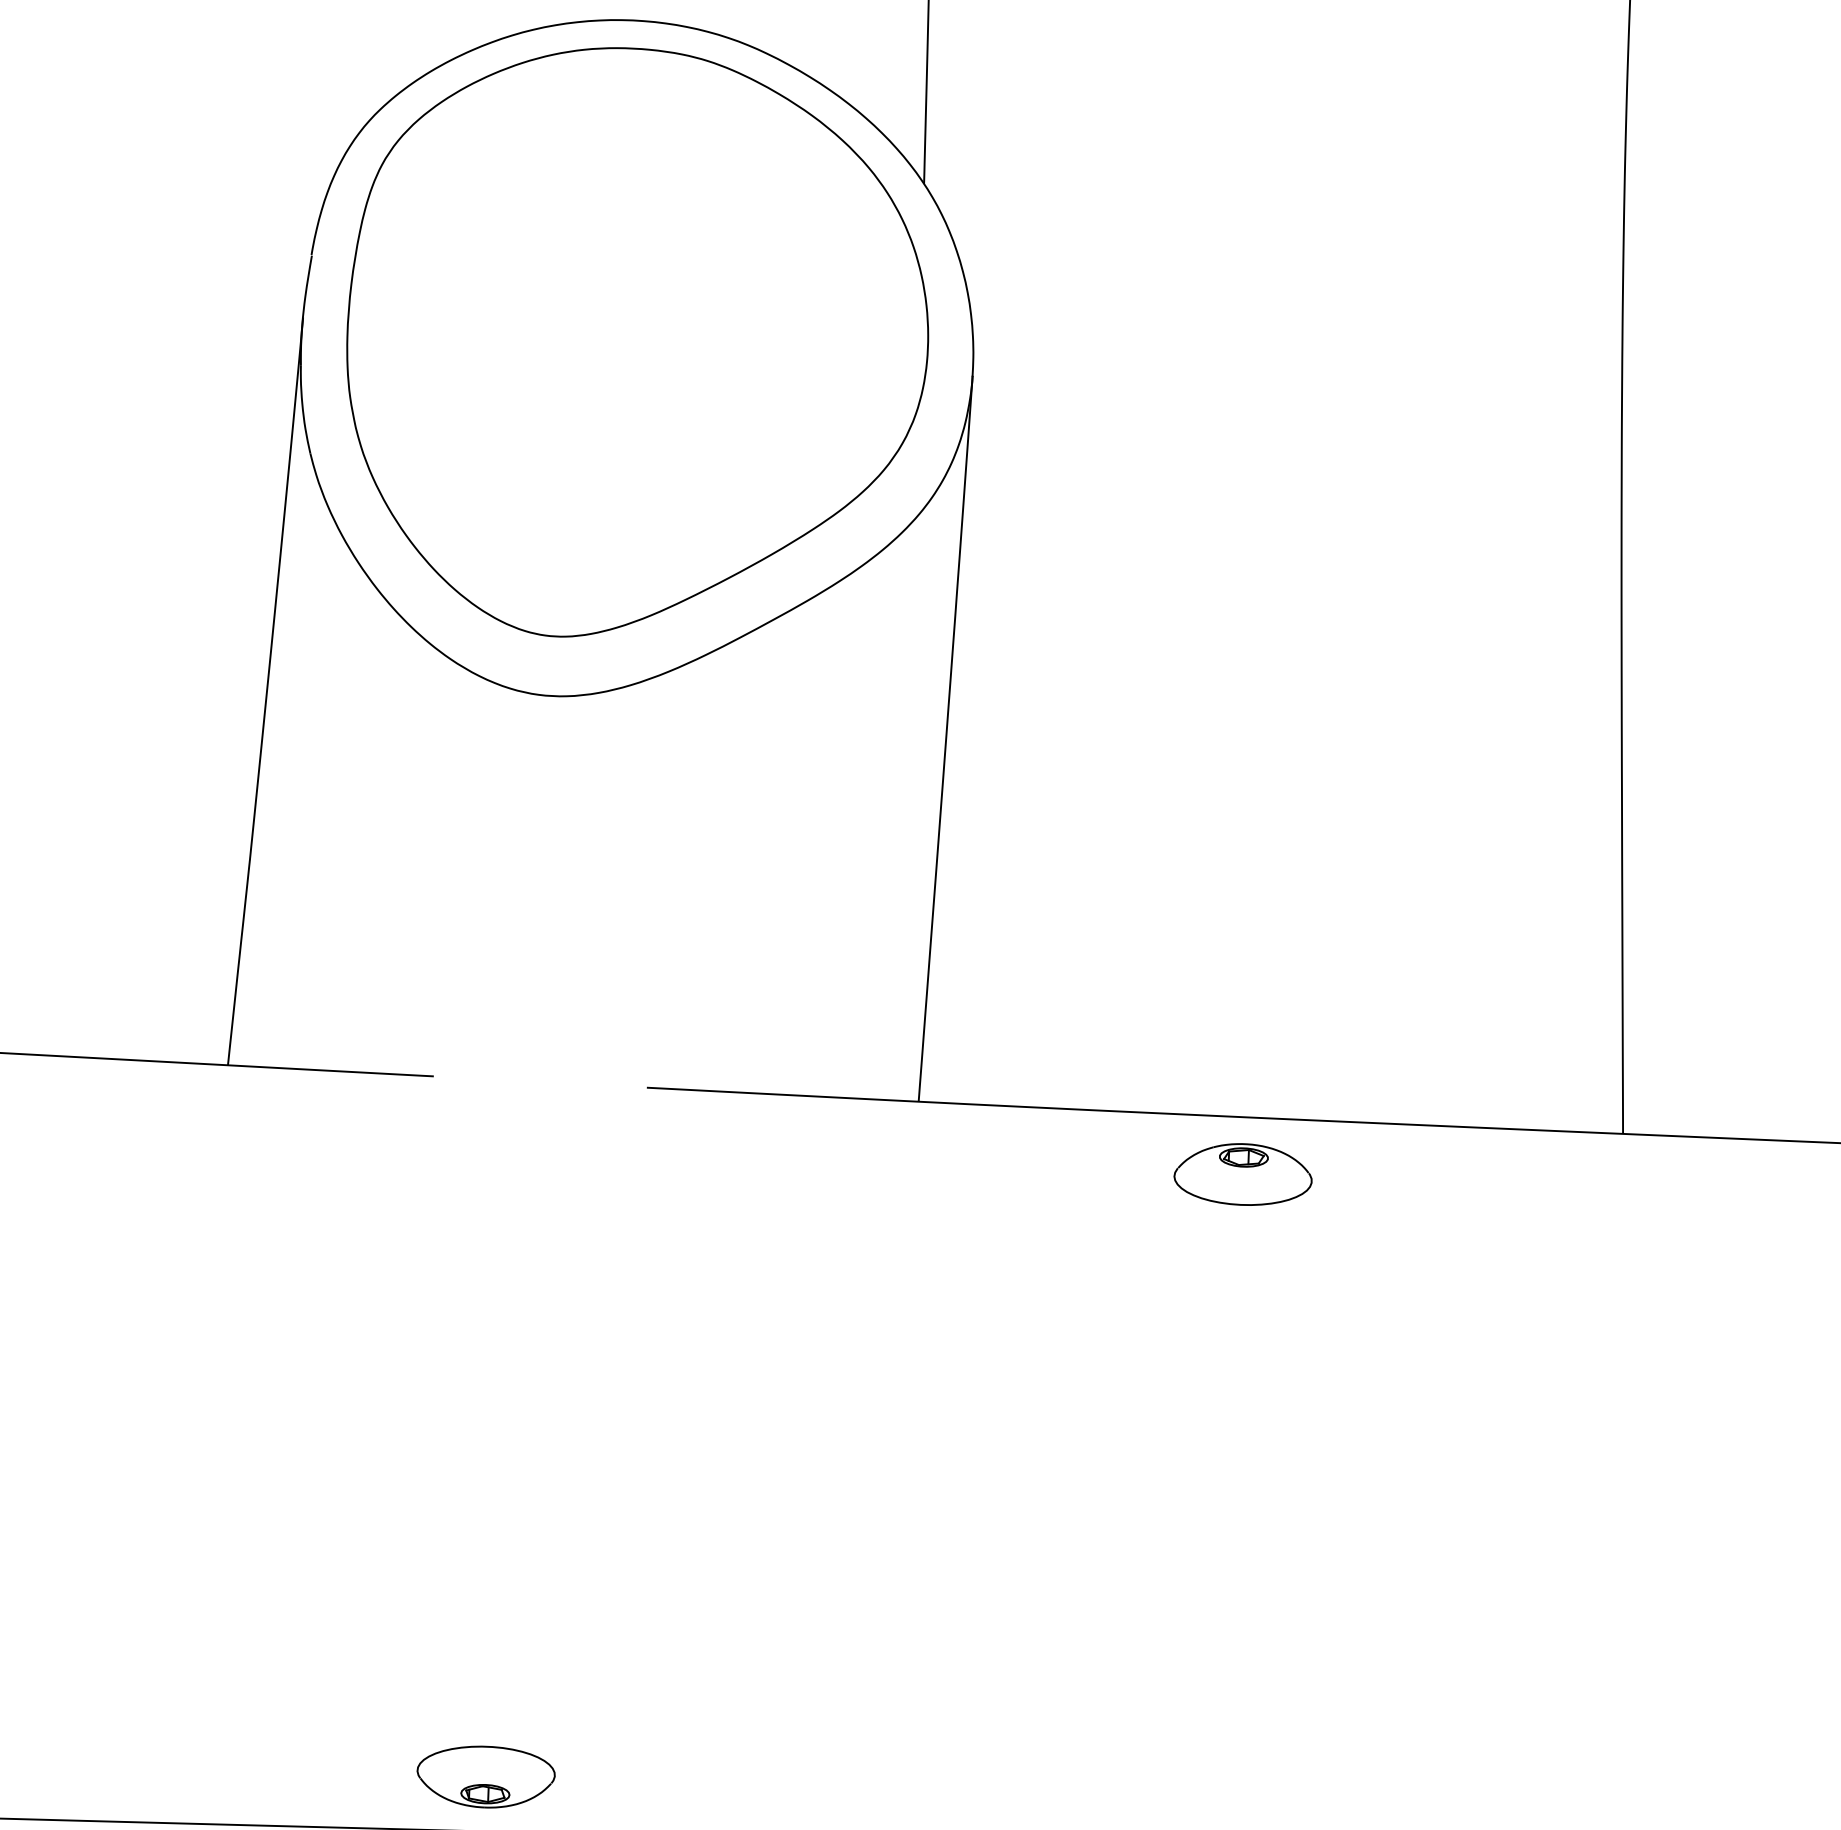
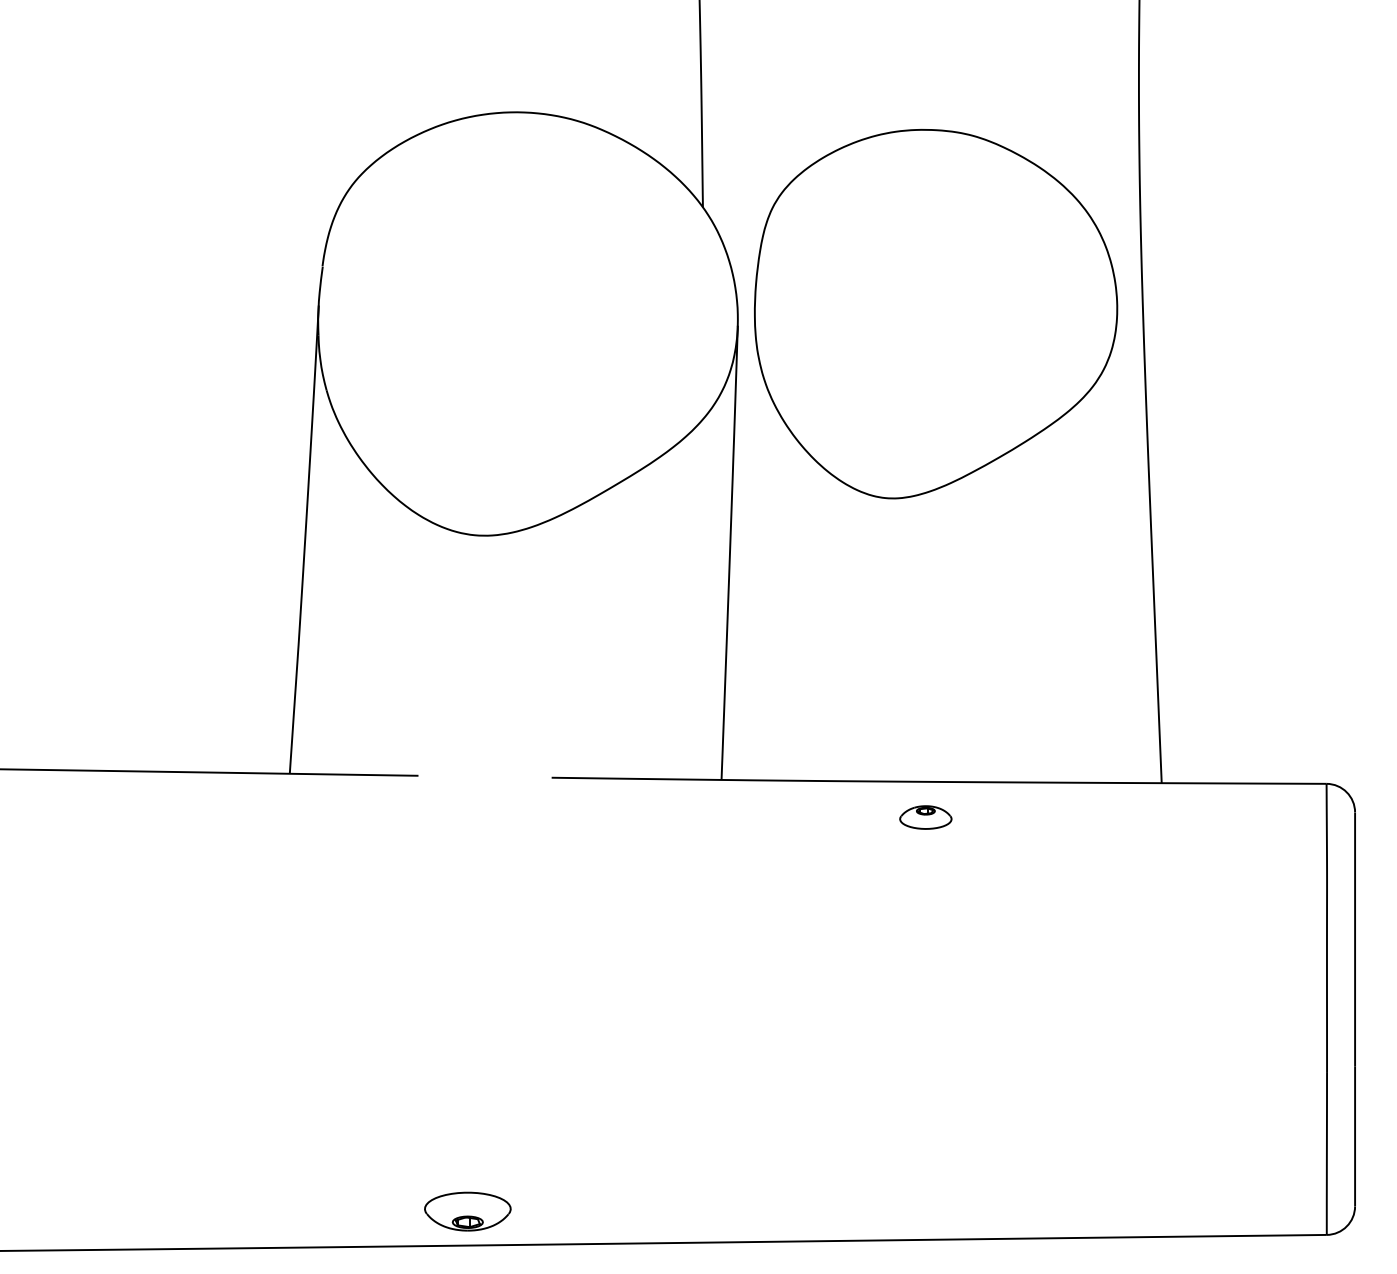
part: (638, 344) -> (936, 314), moved
part: (1242, 1174) -> (925, 817), size x0.6

